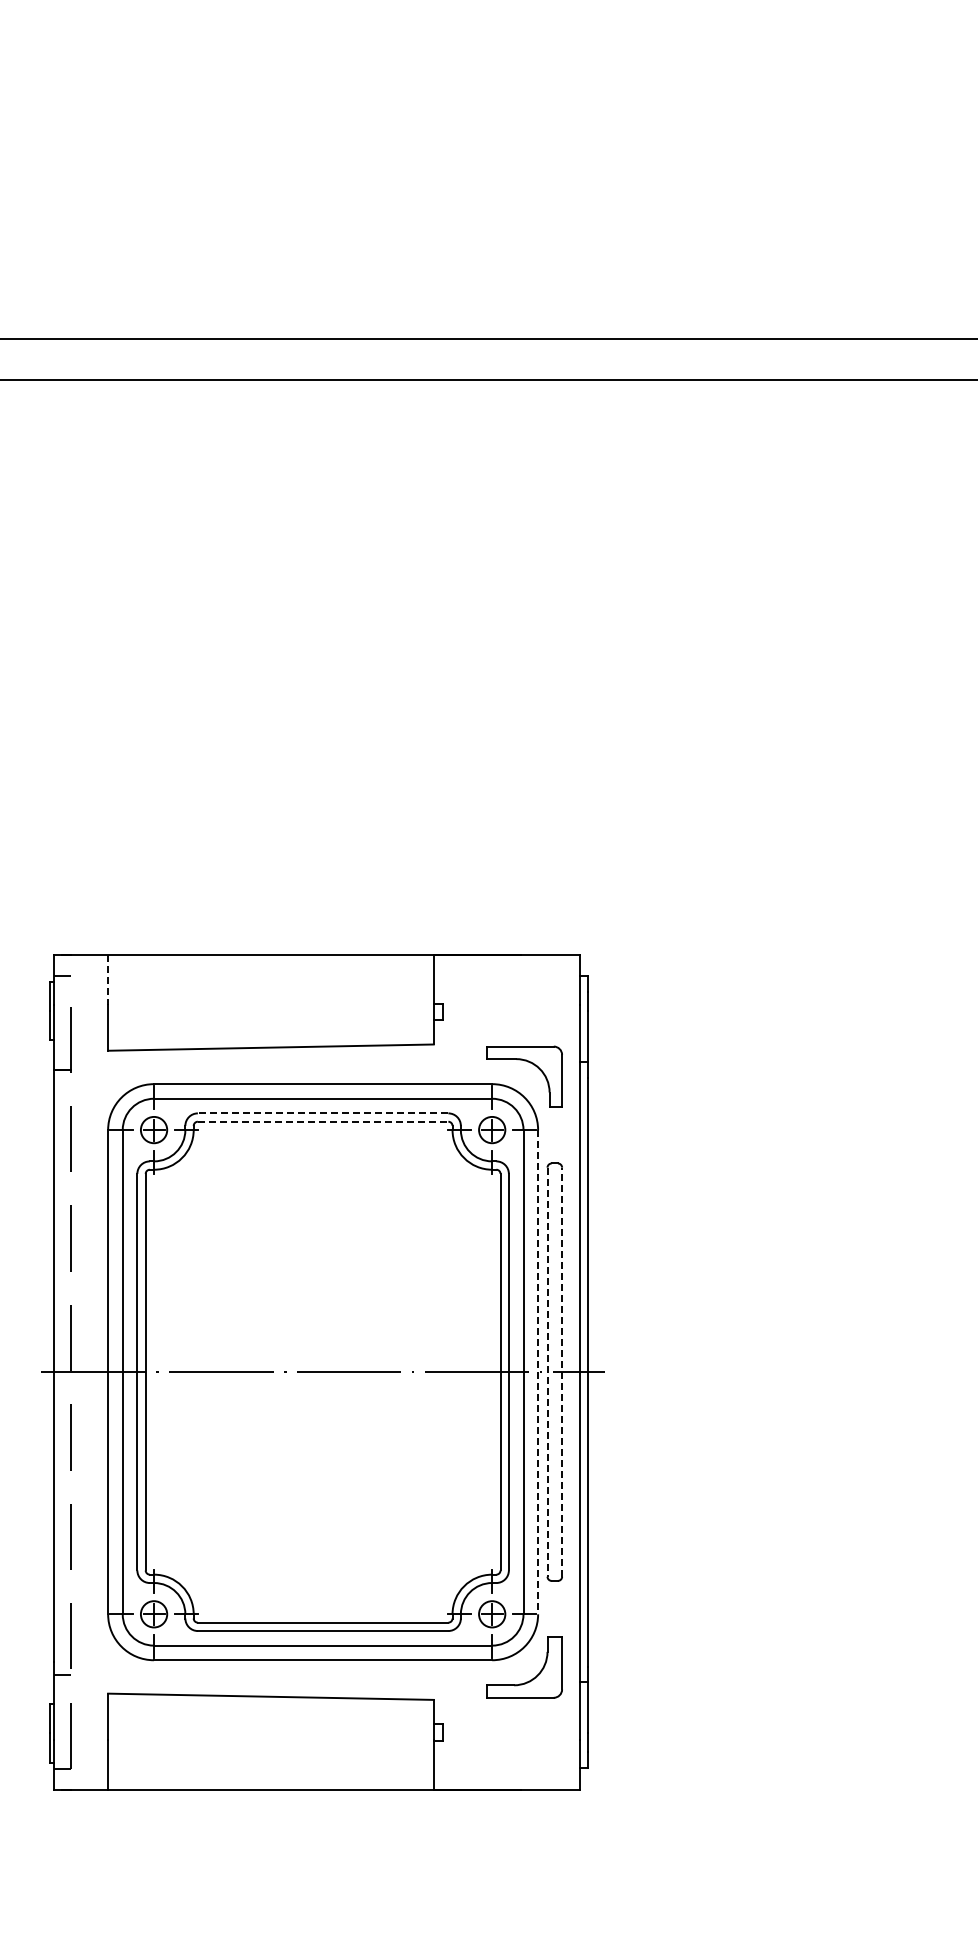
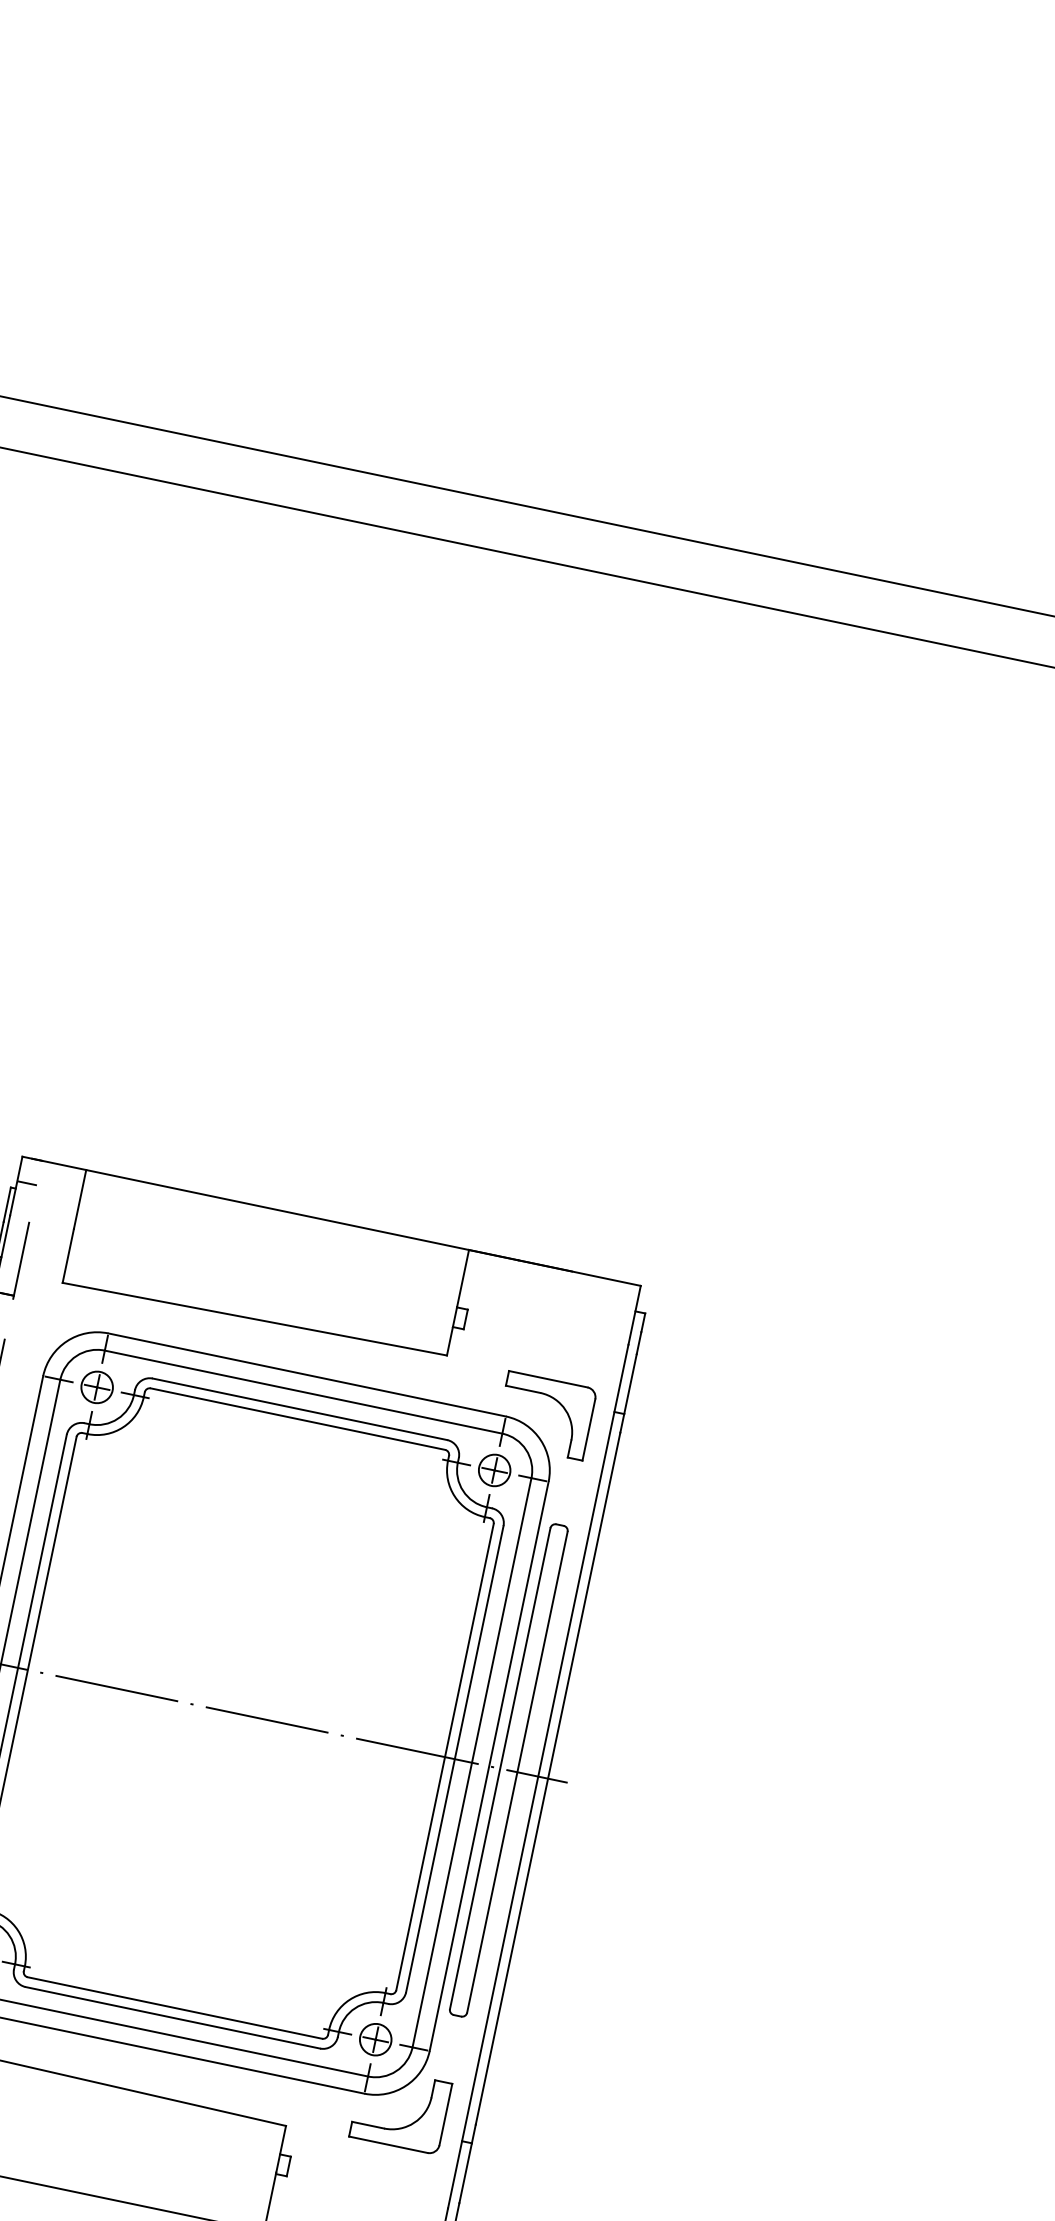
line: (108, 980) -> (80, 1200), dashed -> solid
line: (322, 1113) -> (299, 1409), dashed -> solid
line: (323, 1121) -> (298, 1418), dashed -> solid
line: (538, 1372) -> (489, 1766), dashed -> solid
line: (547, 1372) -> (500, 1769), dashed -> solid
line: (562, 1372) -> (517, 1772), dashed -> solid

